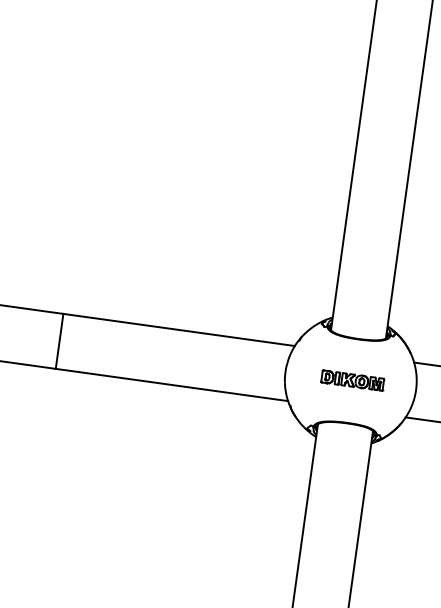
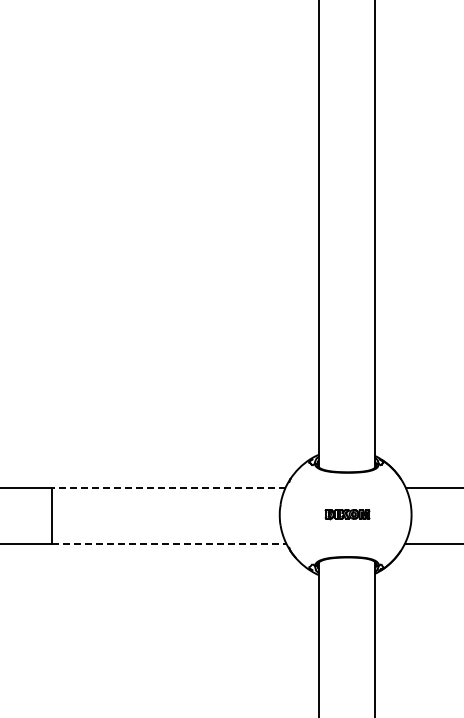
line: (178, 330) -> (168, 488), solid -> dashed
part: (352, 380) -> (347, 514), size x0.7
line: (172, 385) -> (169, 543), solid -> dashed

